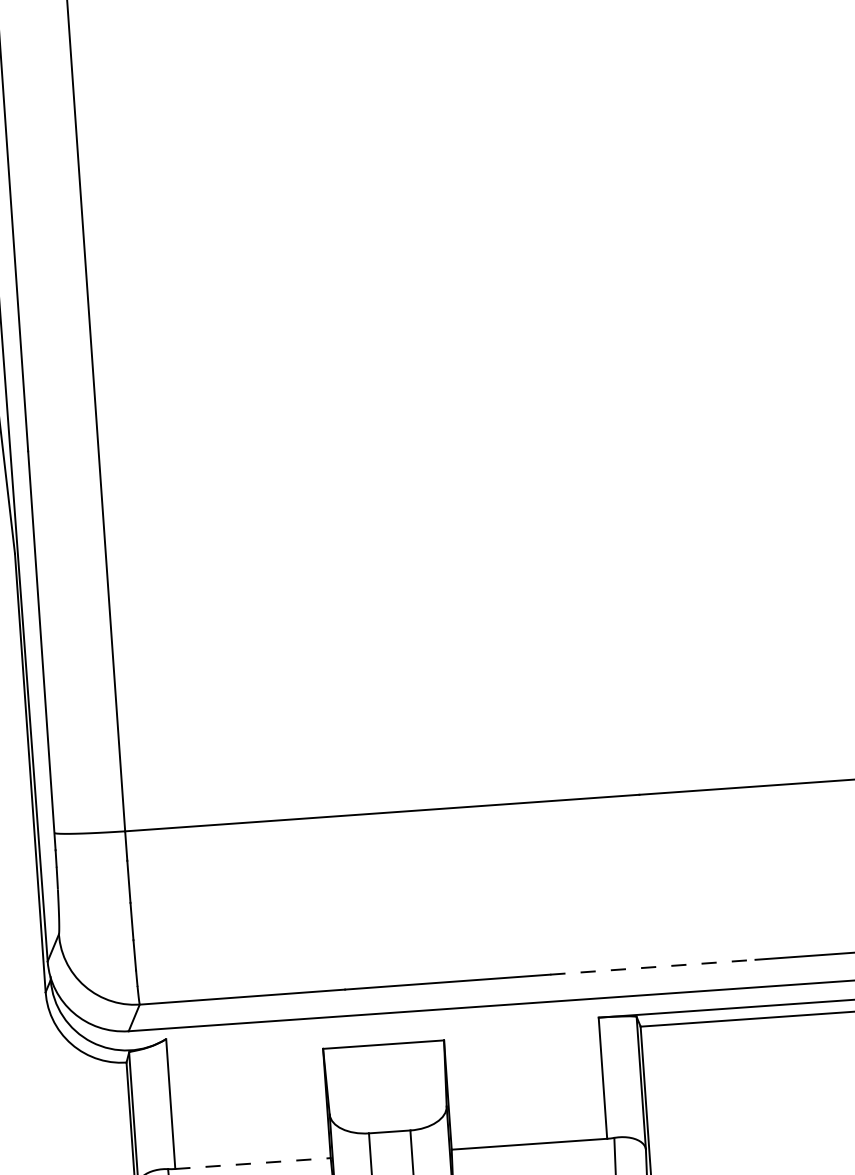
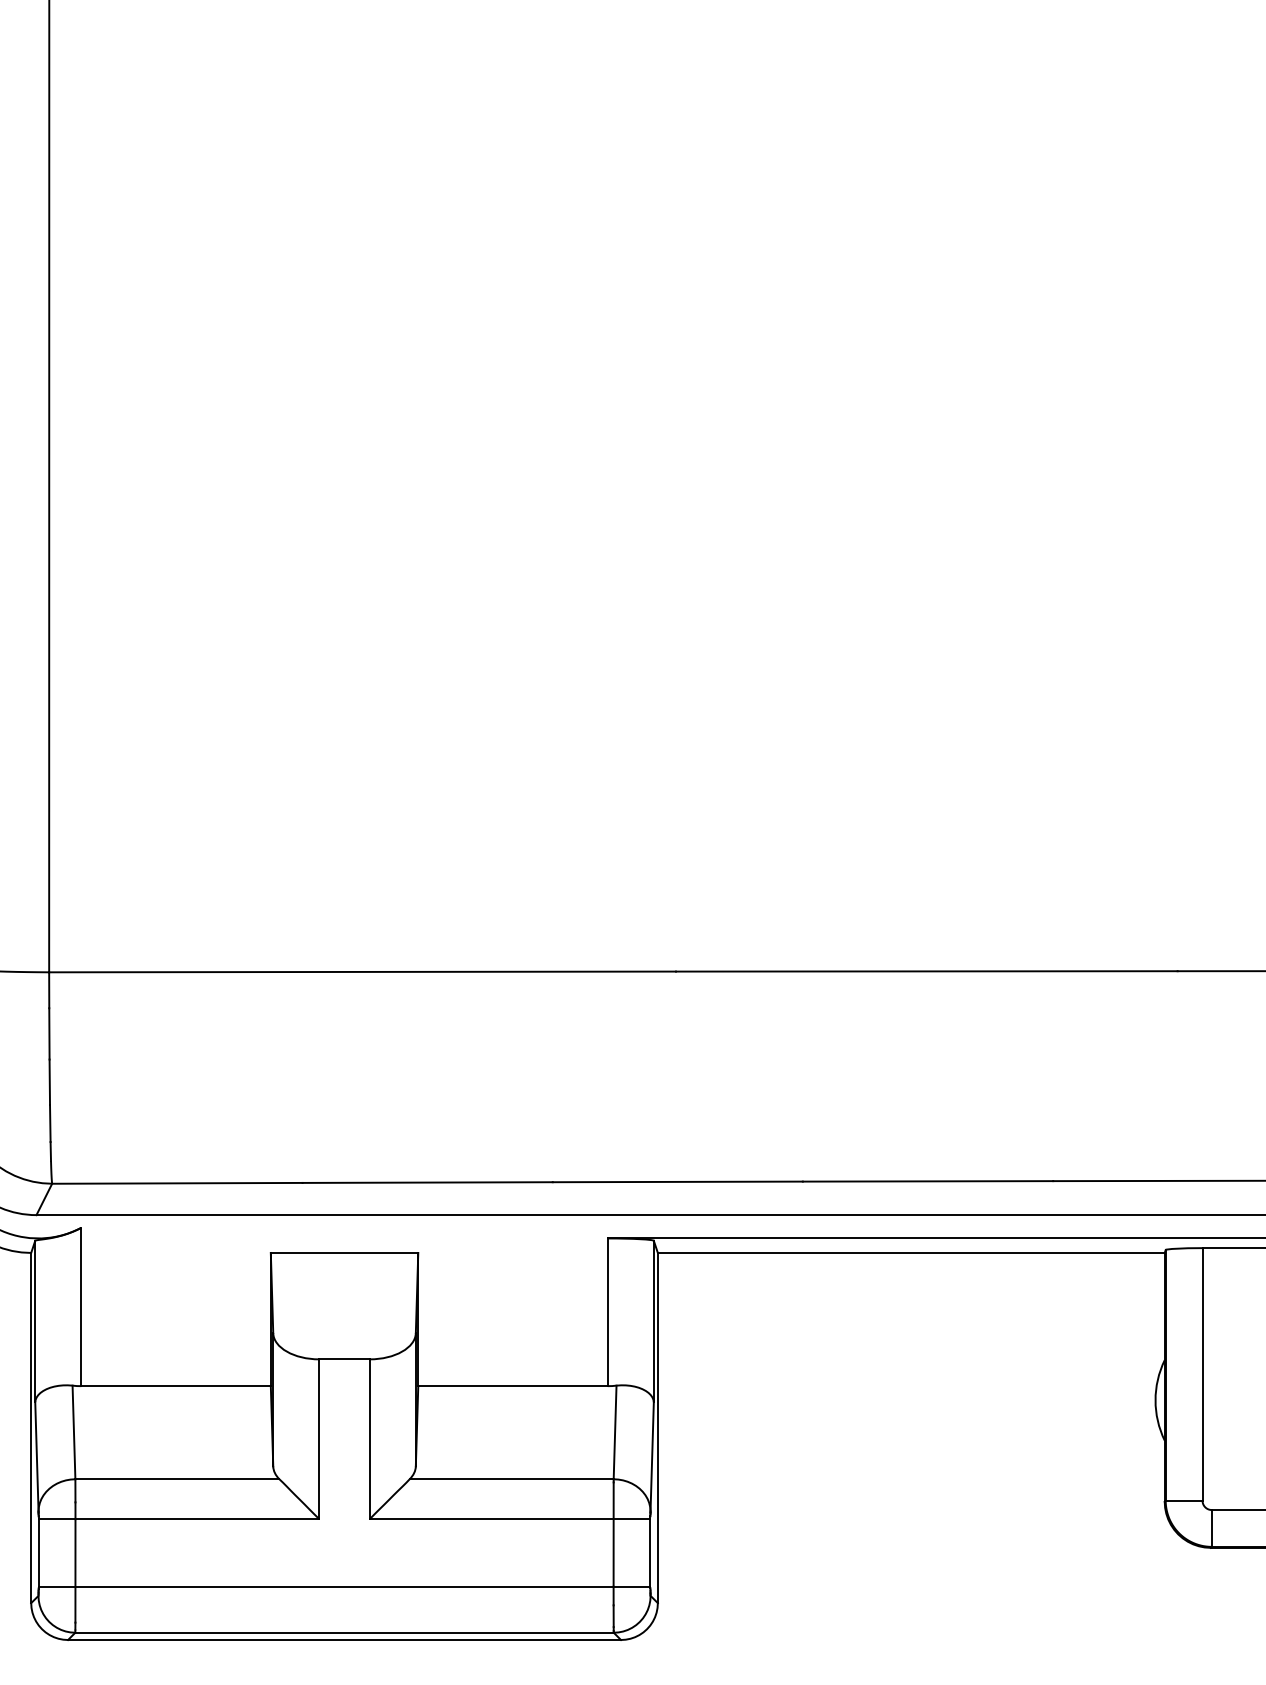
line: (653, 966) -> (678, 1181), dashed -> solid
line: (253, 1163) -> (176, 1386), dashed -> solid

